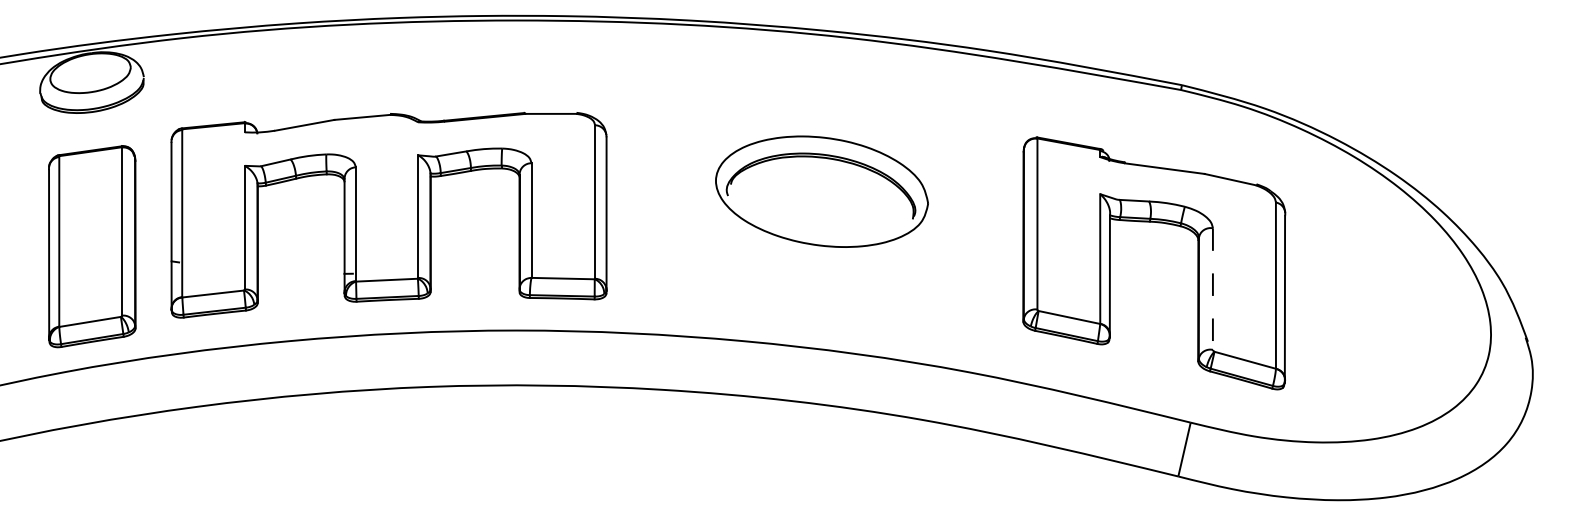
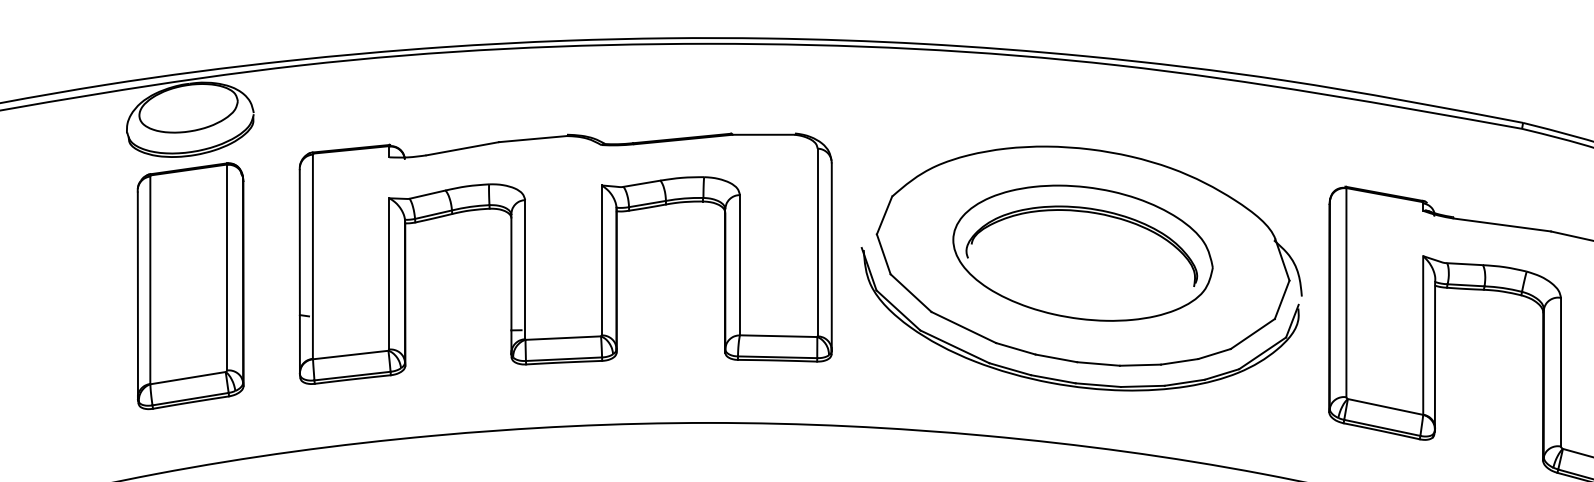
part: (820, 203) -> (1081, 267), added
part: (388, 215) -> (565, 259), moved
part: (92, 246) -> (190, 285), moved
line: (1212, 289) -> (1560, 372), dashed -> solid

